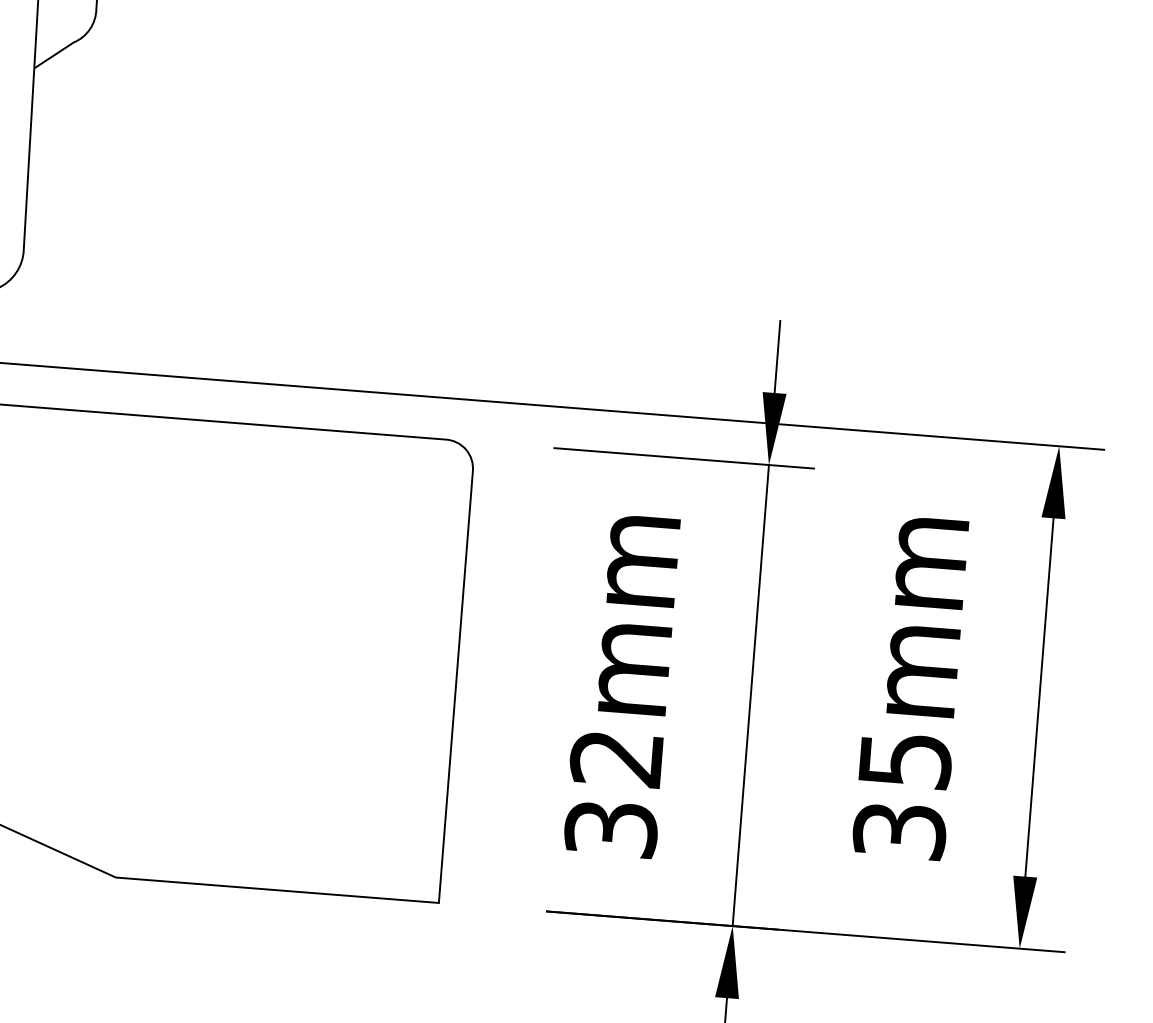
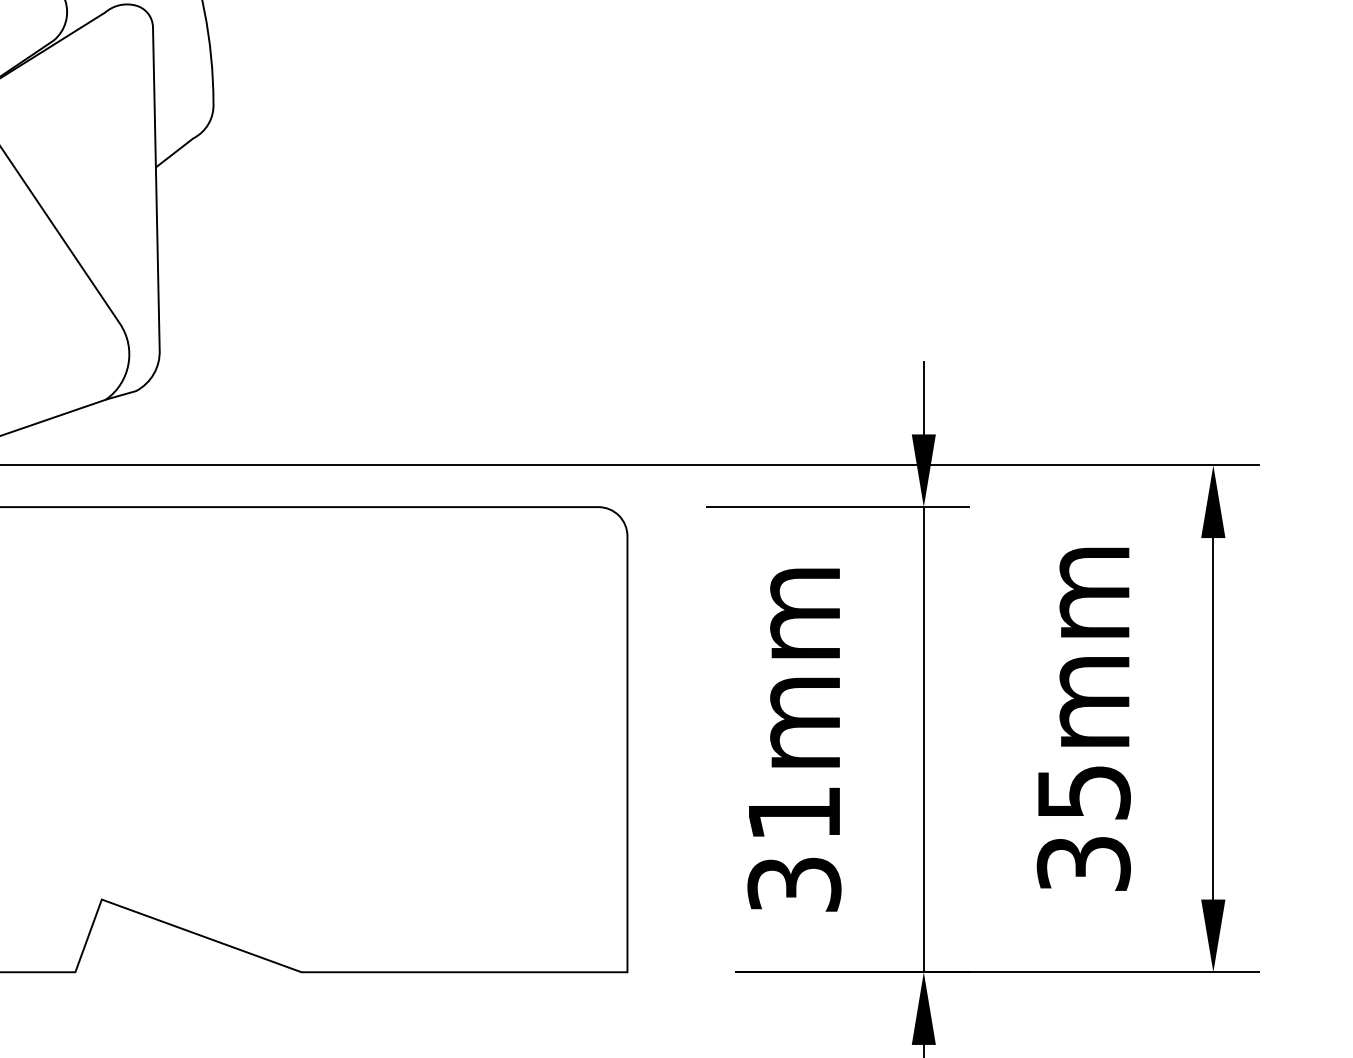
text: (615, 758) -> (793, 813), 32mm -> 31mm

